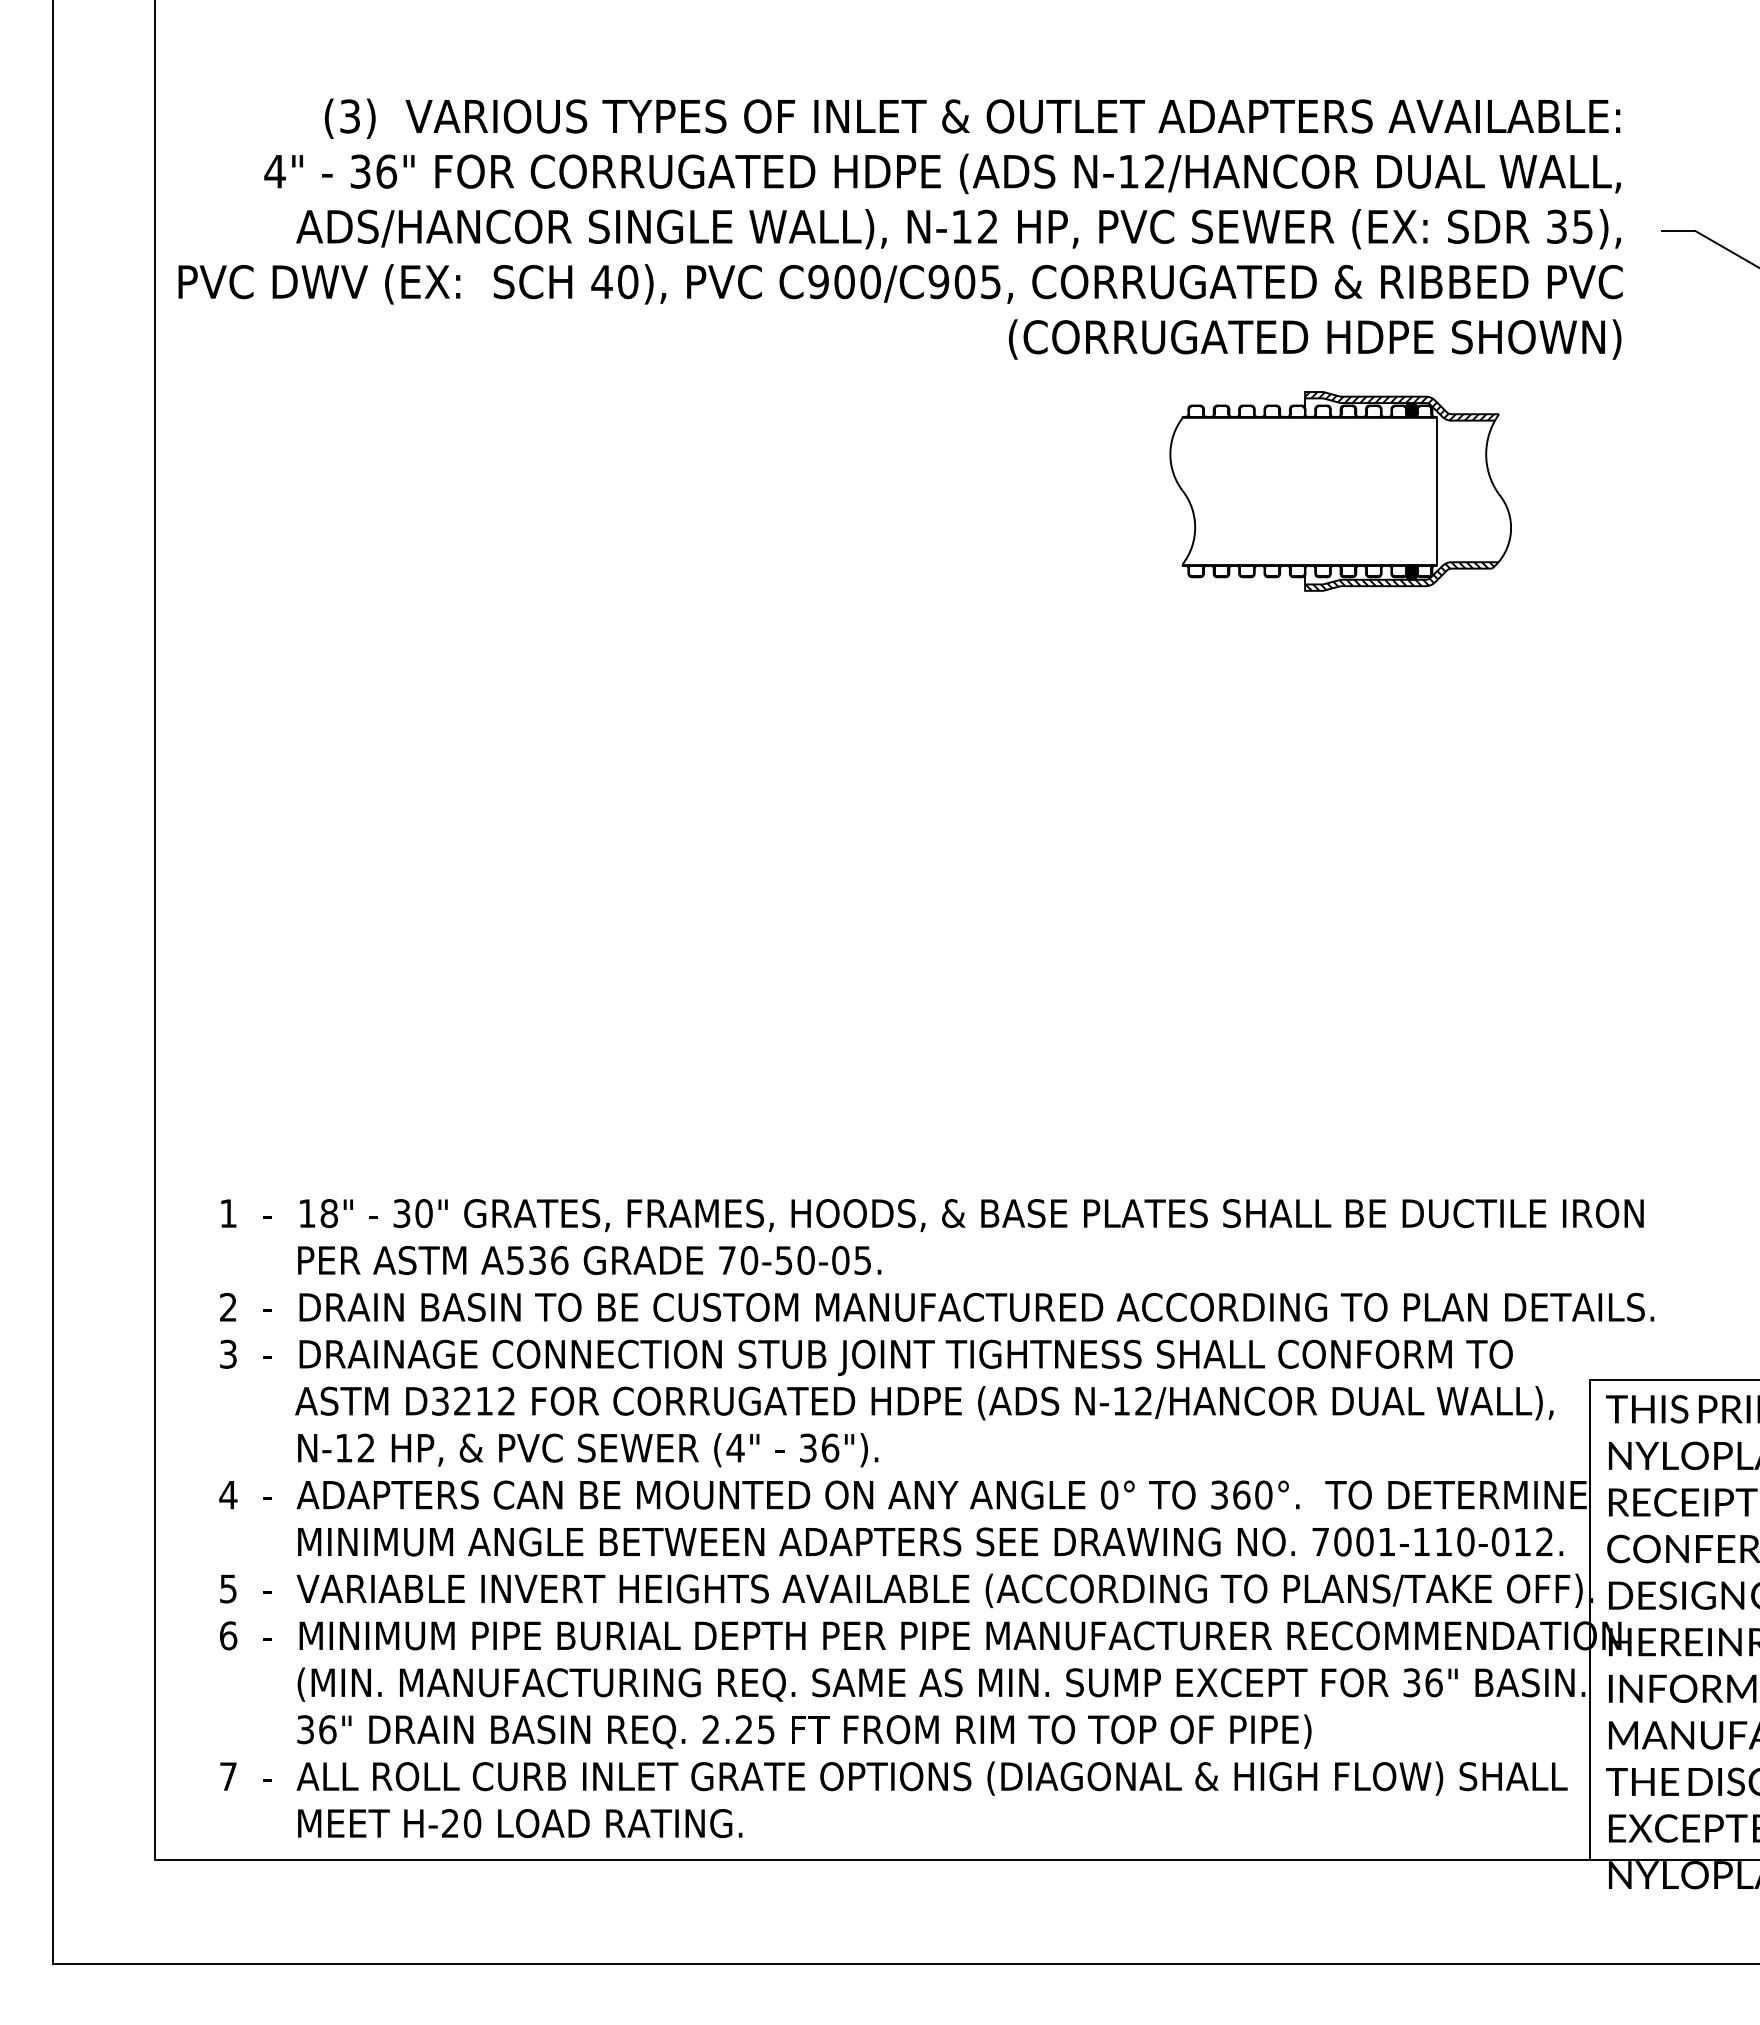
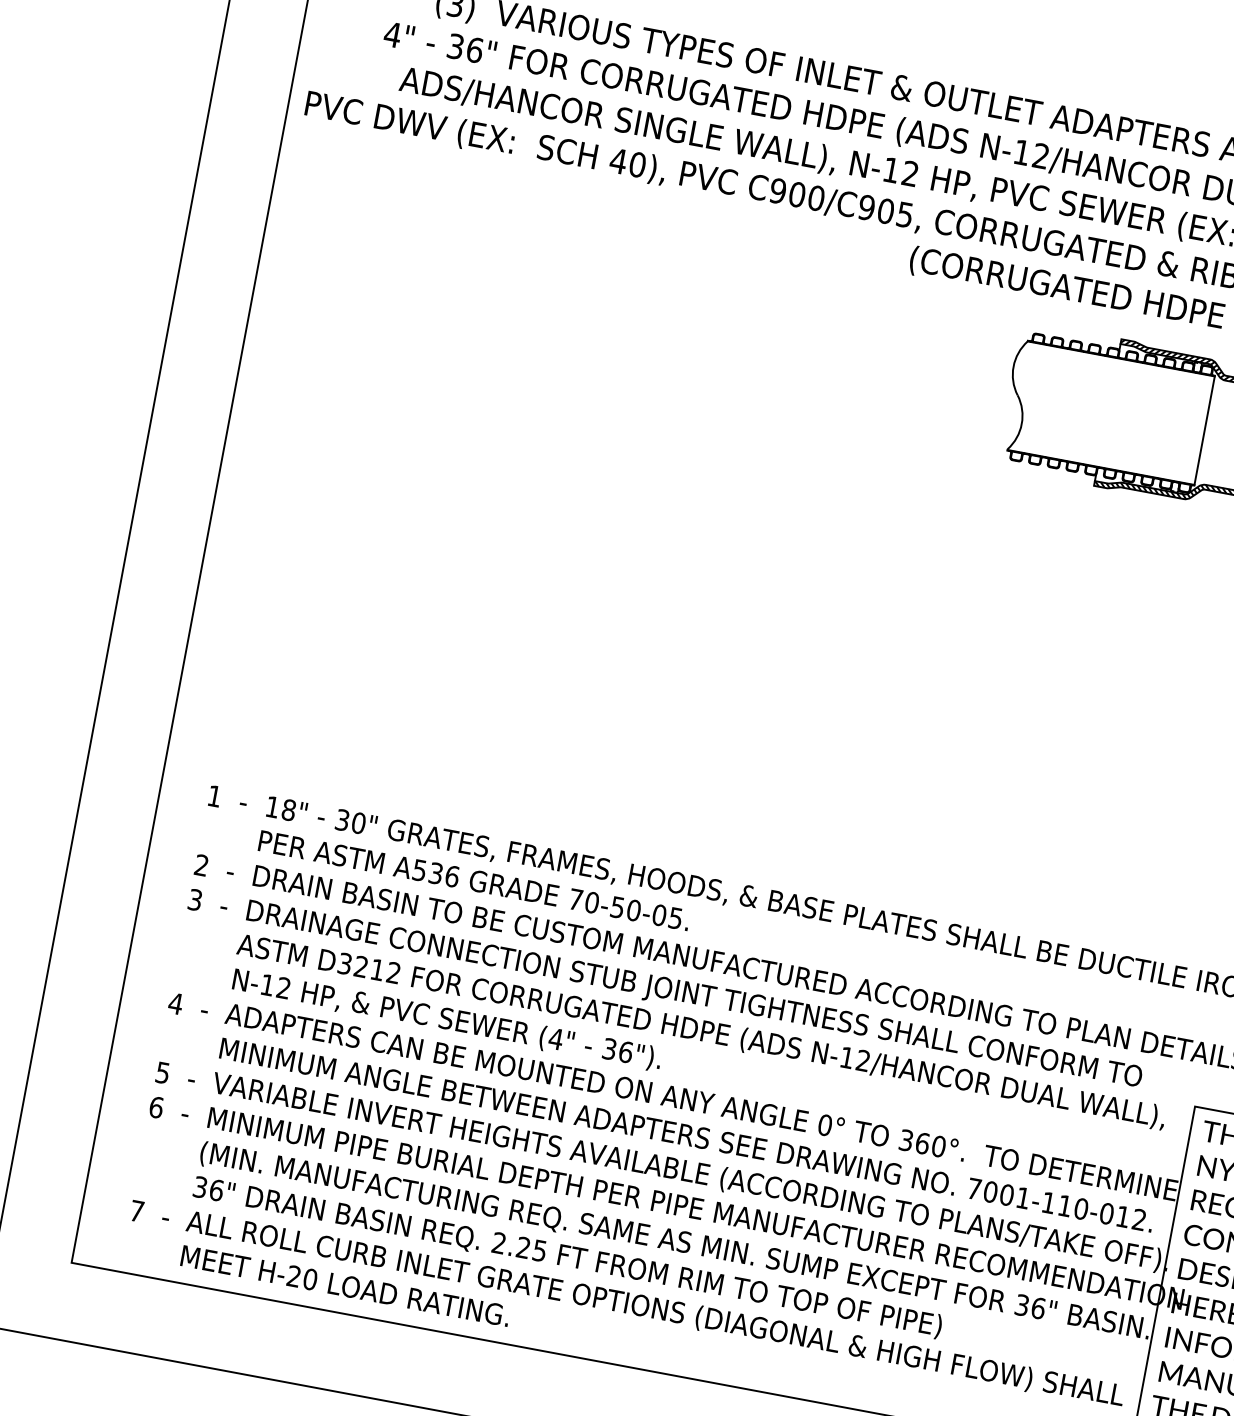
fill: (1411, 409) -> (1197, 366), removed
fill: (1411, 572) -> (1174, 486), removed

